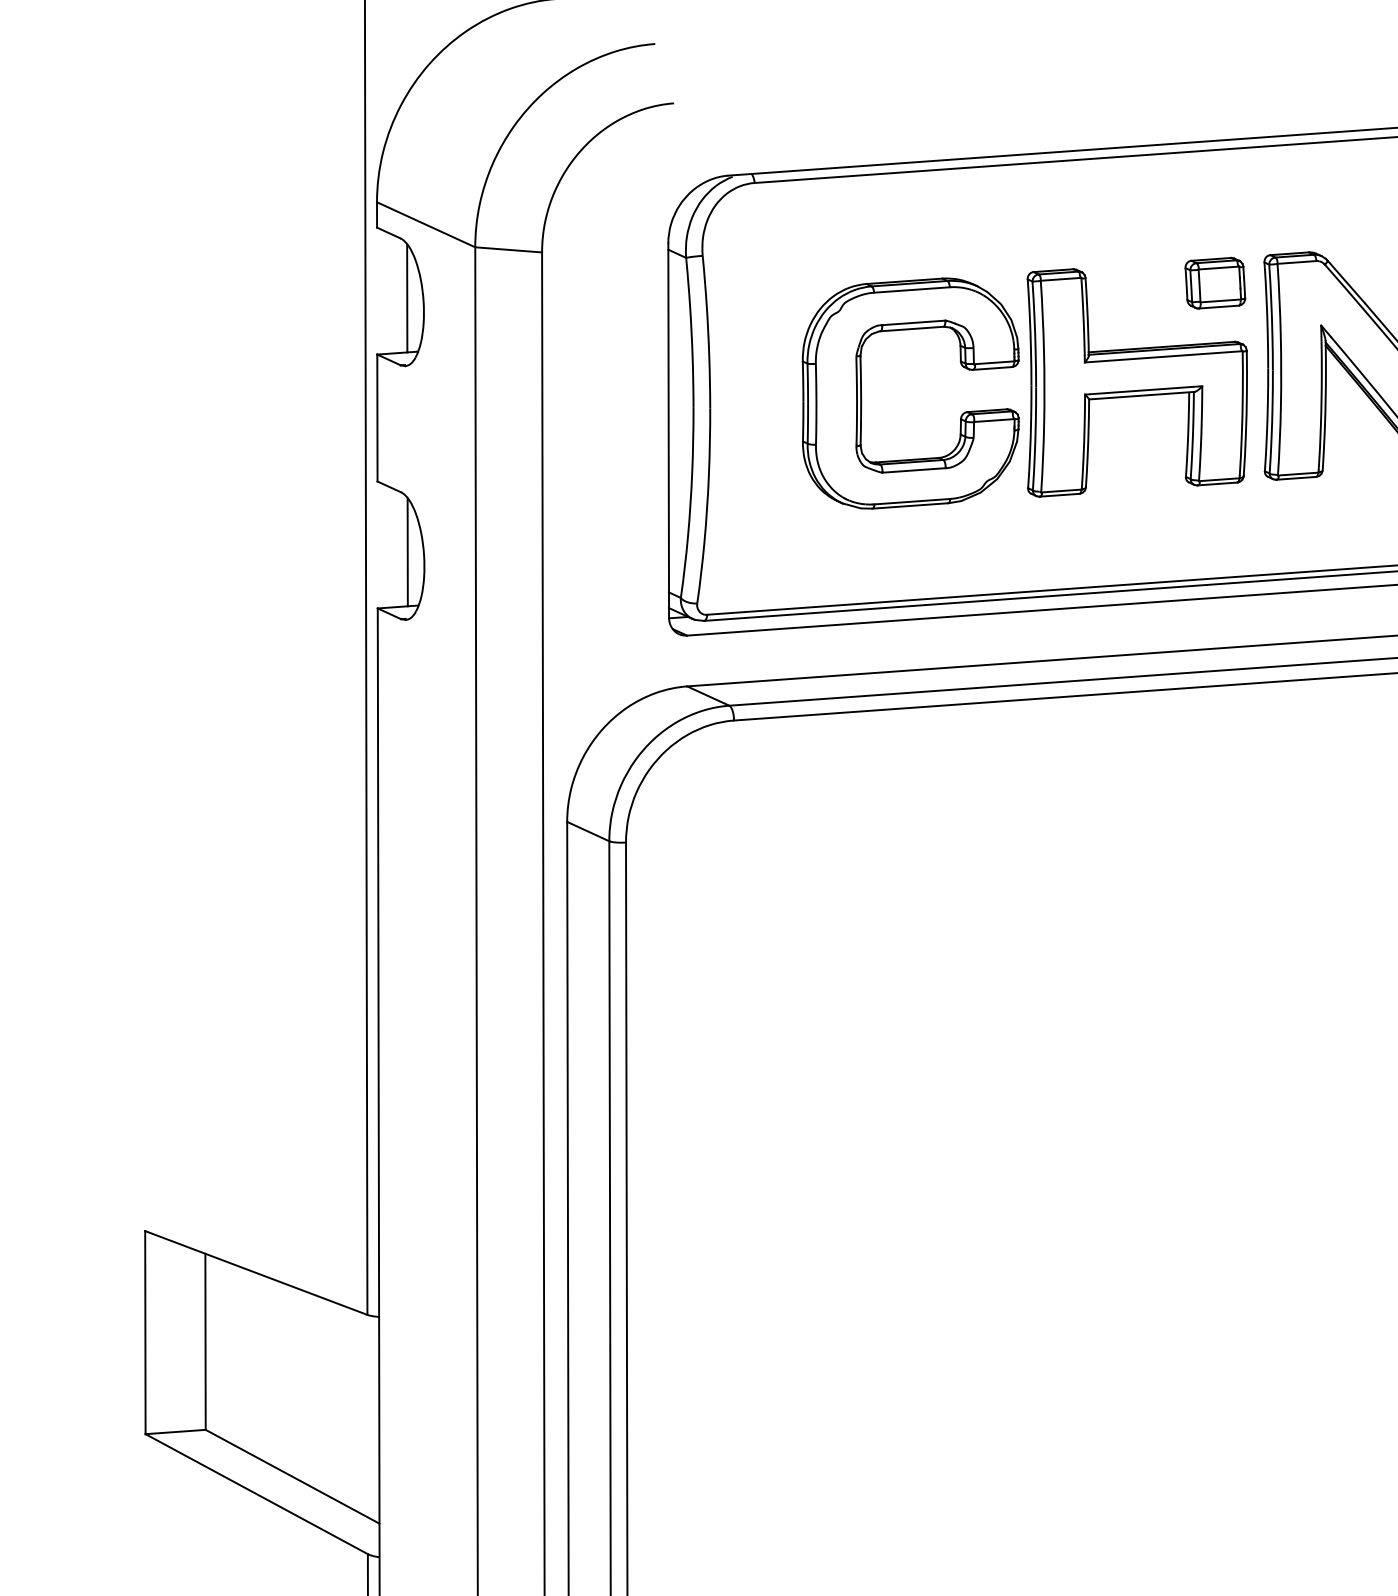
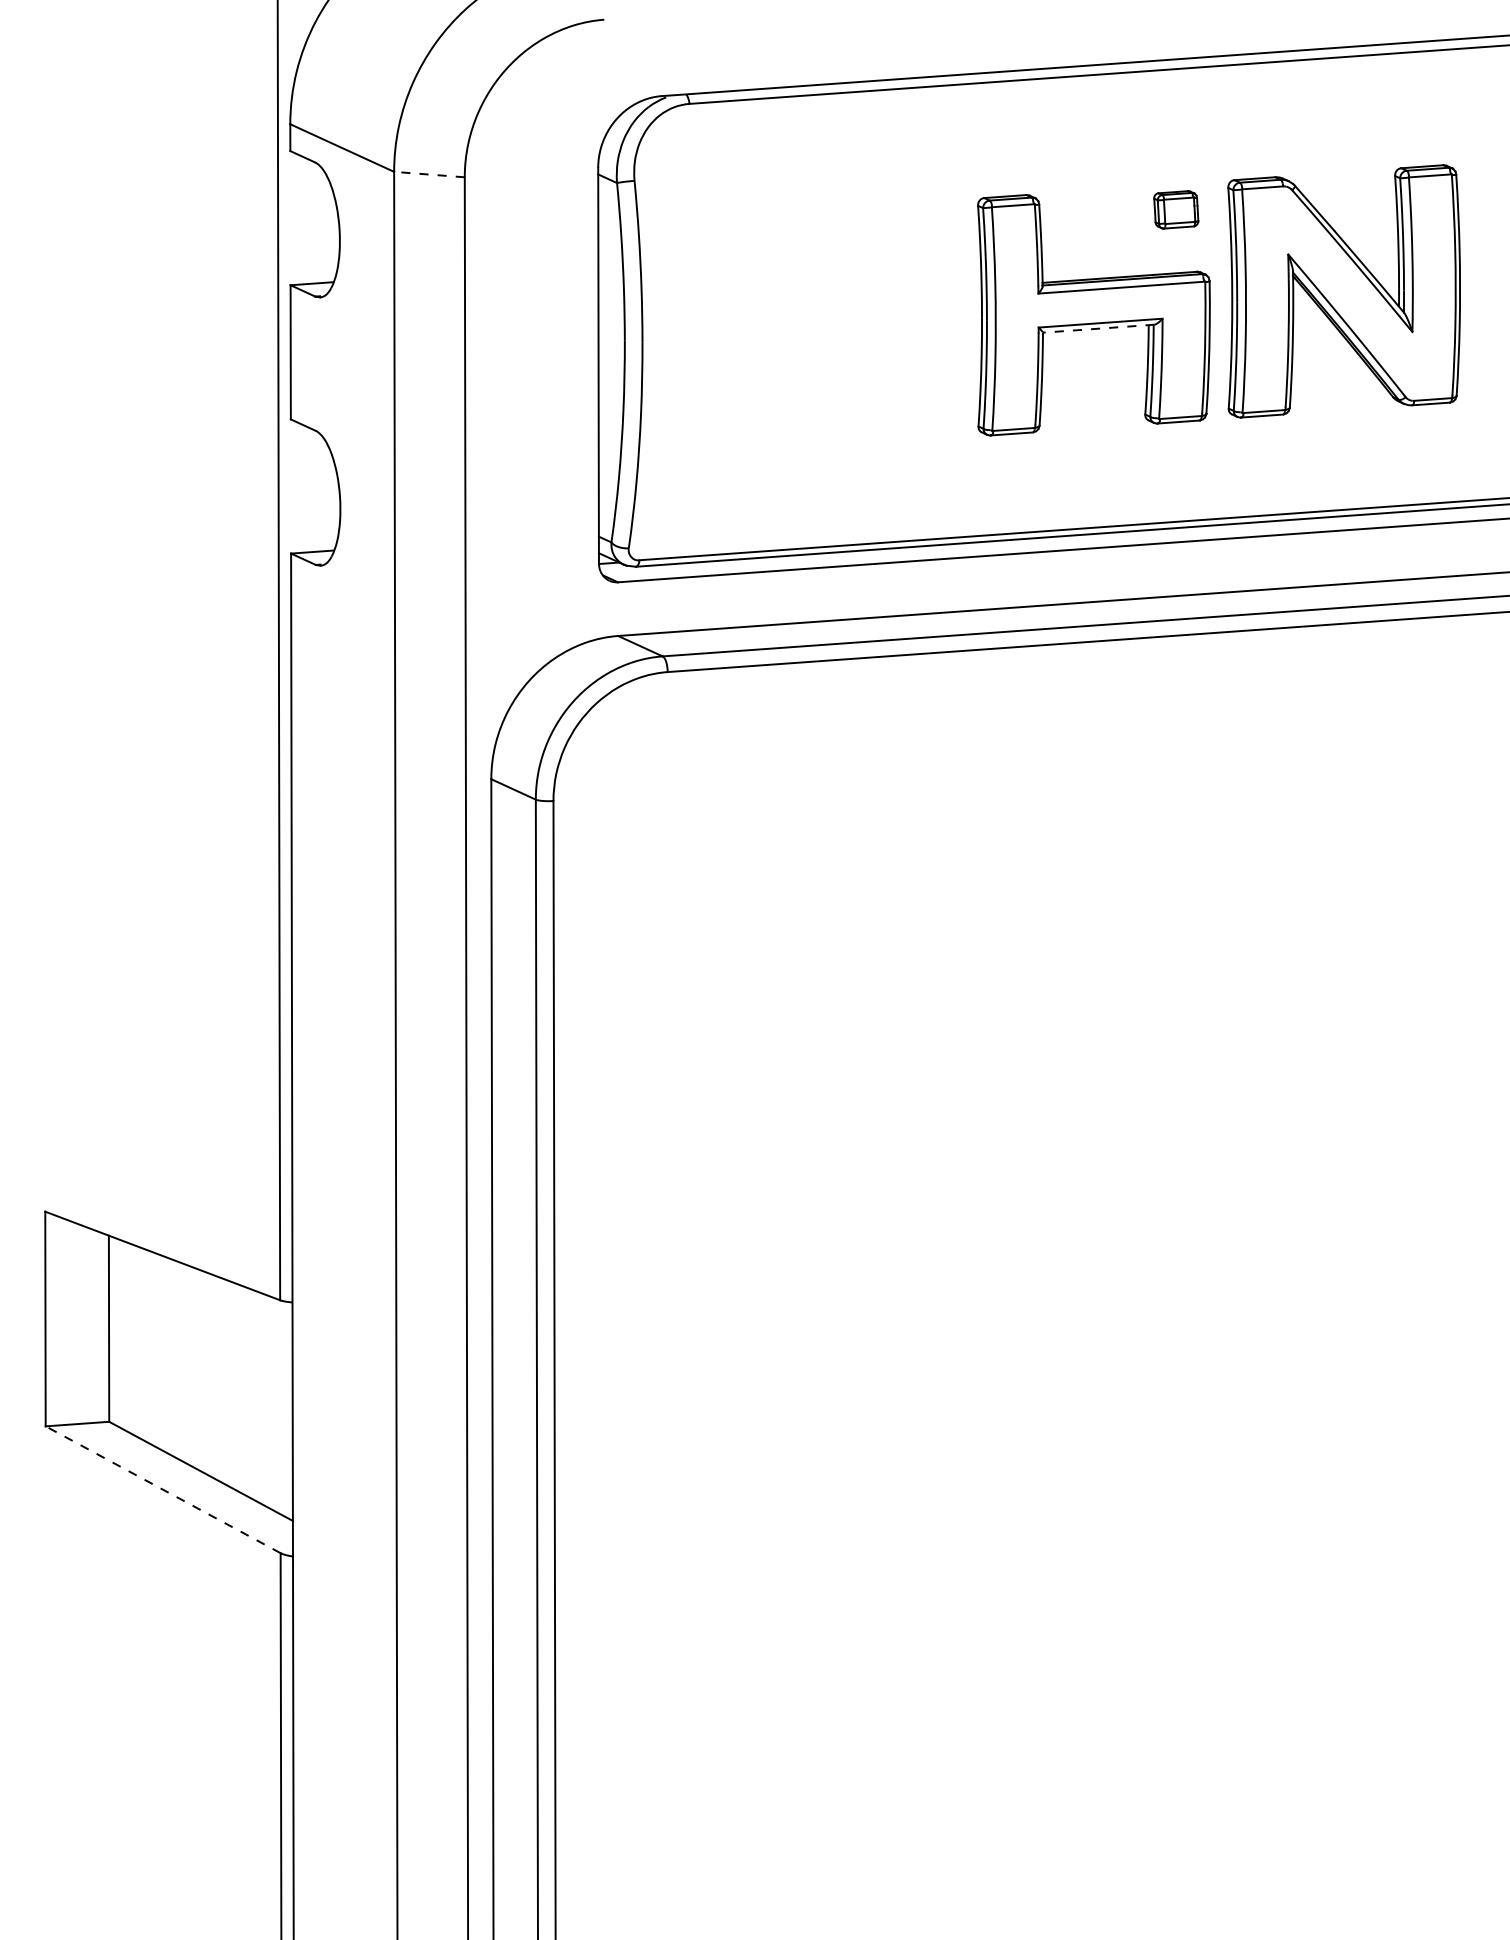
line: (507, 249) -> (428, 174), solid -> dashed
part: (1214, 282) -> (1175, 209), size x0.7
line: (407, 298) -> (322, 225), removed
part: (861, 393) -> (802, 326), removed
line: (1141, 395) -> (1098, 328), solid -> dashed
line: (407, 552) -> (322, 494), removed
line: (256, 1493) -> (162, 1489), solid -> dashed

